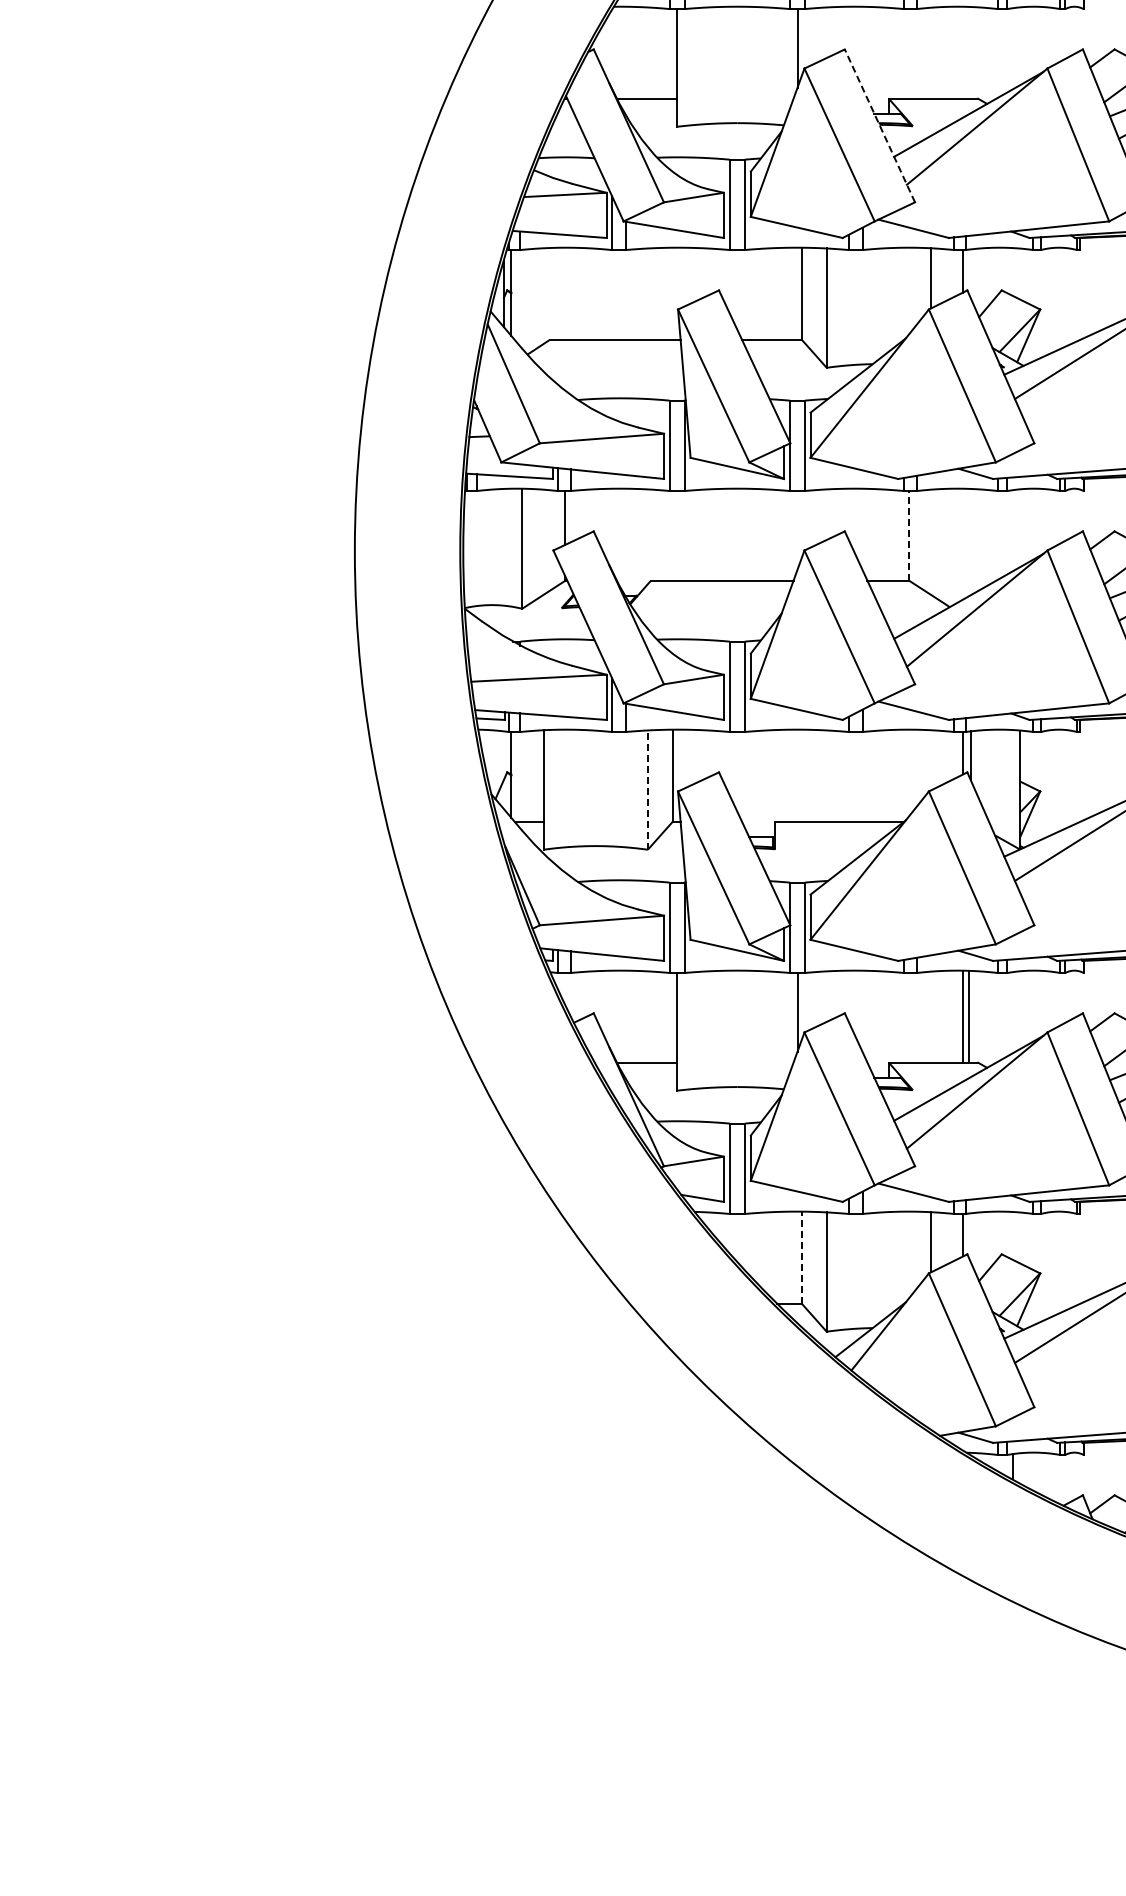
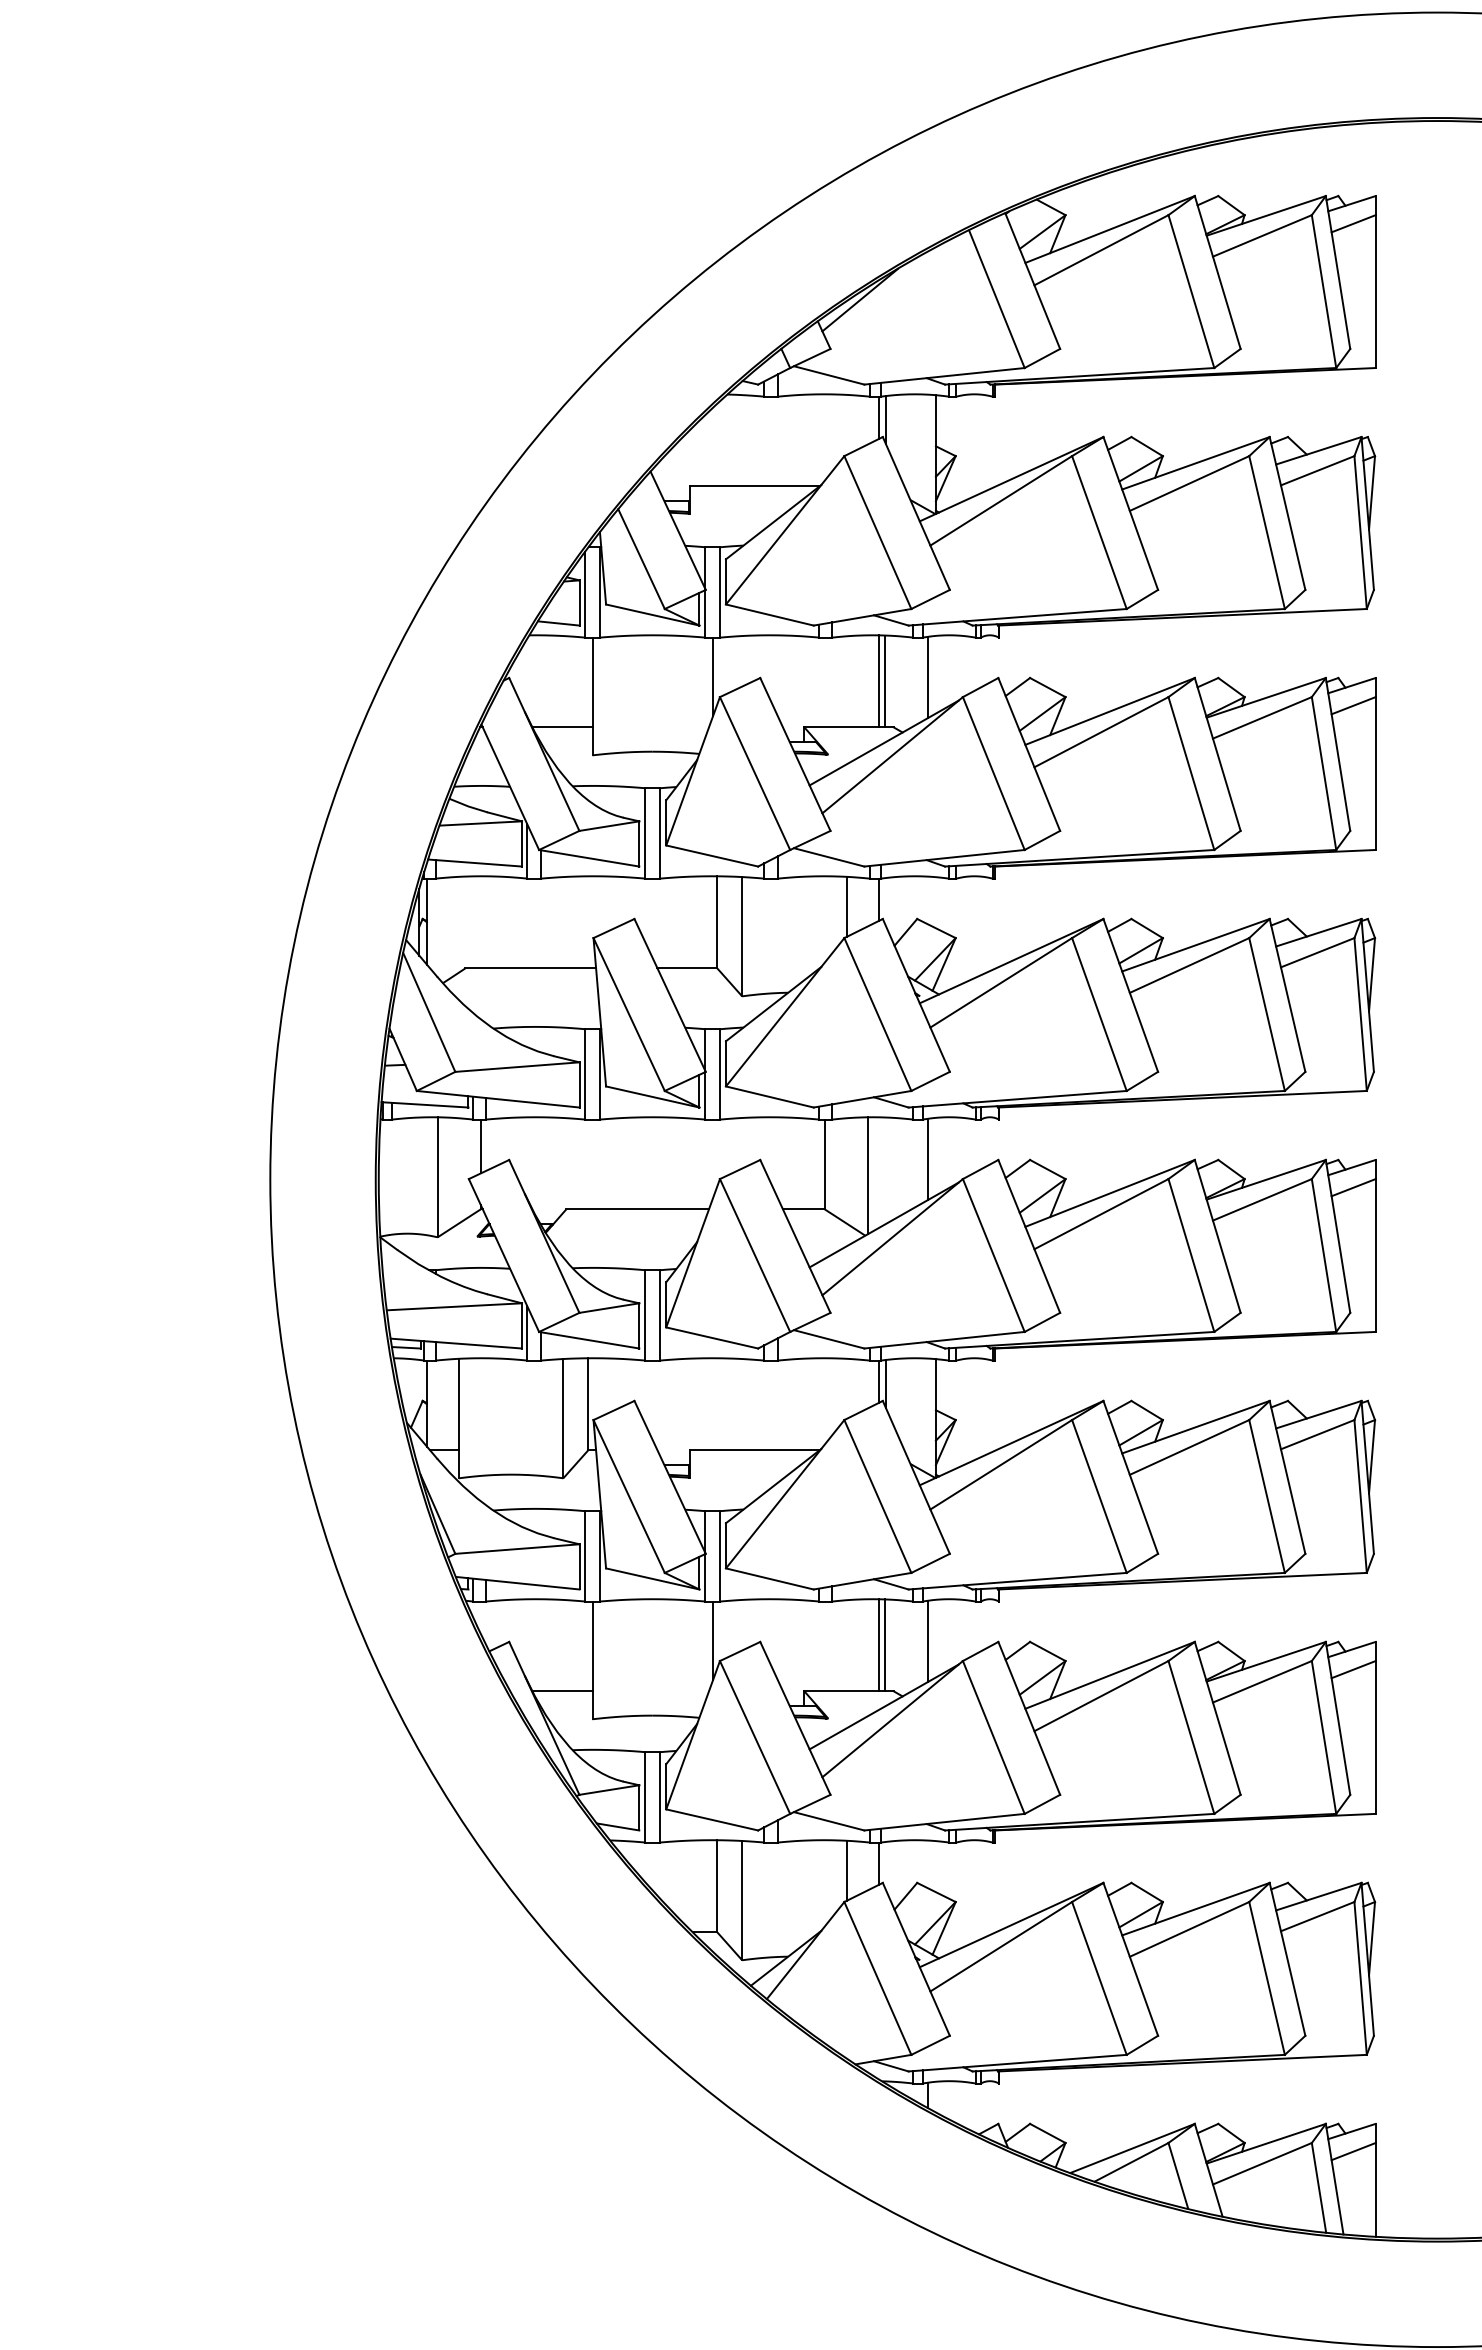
line: (1013, 48) -> (928, 677), added
line: (963, 52) -> (878, 681), added
line: (969, 52) -> (884, 681), added
line: (880, 125) -> (795, 754), dashed -> solid
line: (1013, 529) -> (928, 1158), added
line: (909, 535) -> (824, 1164), dashed -> solid
line: (952, 546) -> (867, 1175), added
line: (648, 789) -> (563, 1418), dashed -> solid
line: (1013, 1011) -> (928, 1640), added
line: (802, 1256) -> (717, 1885), dashed -> solid

